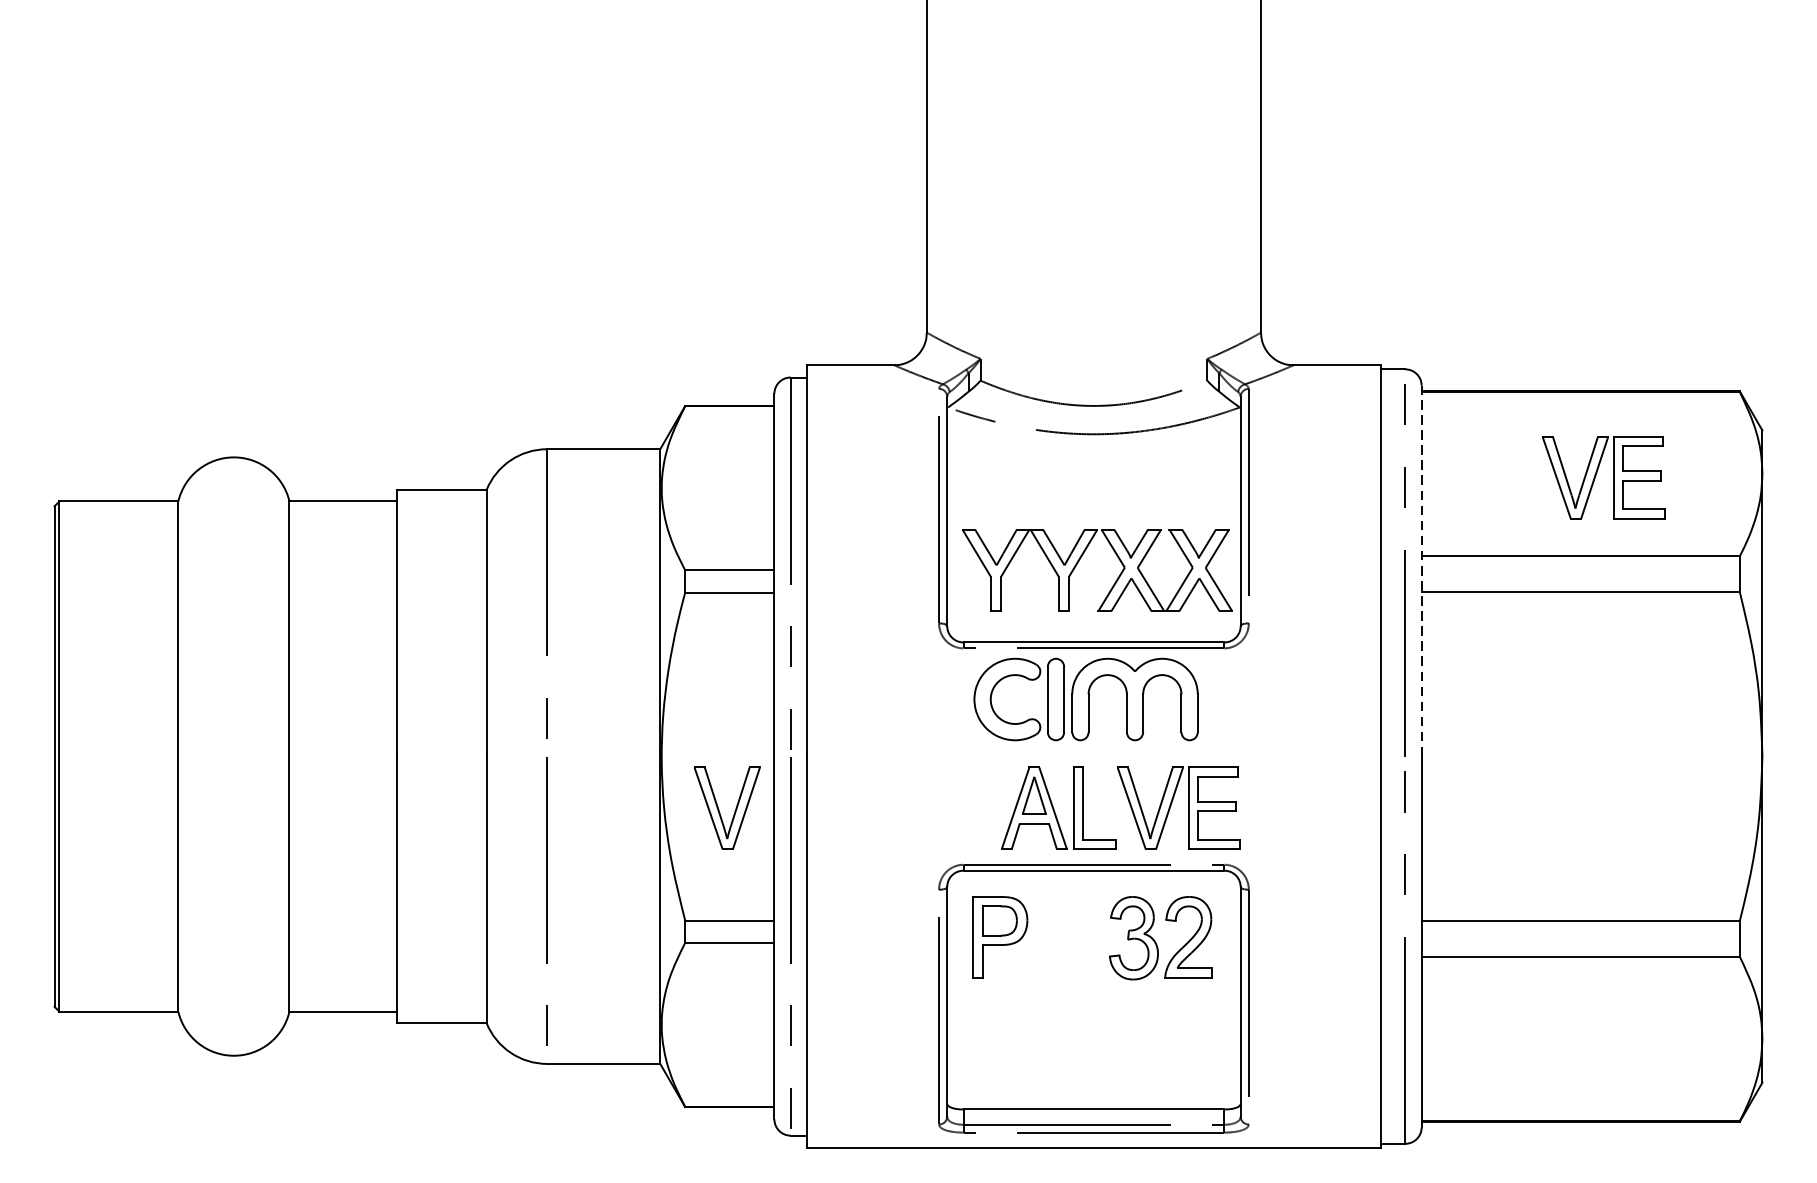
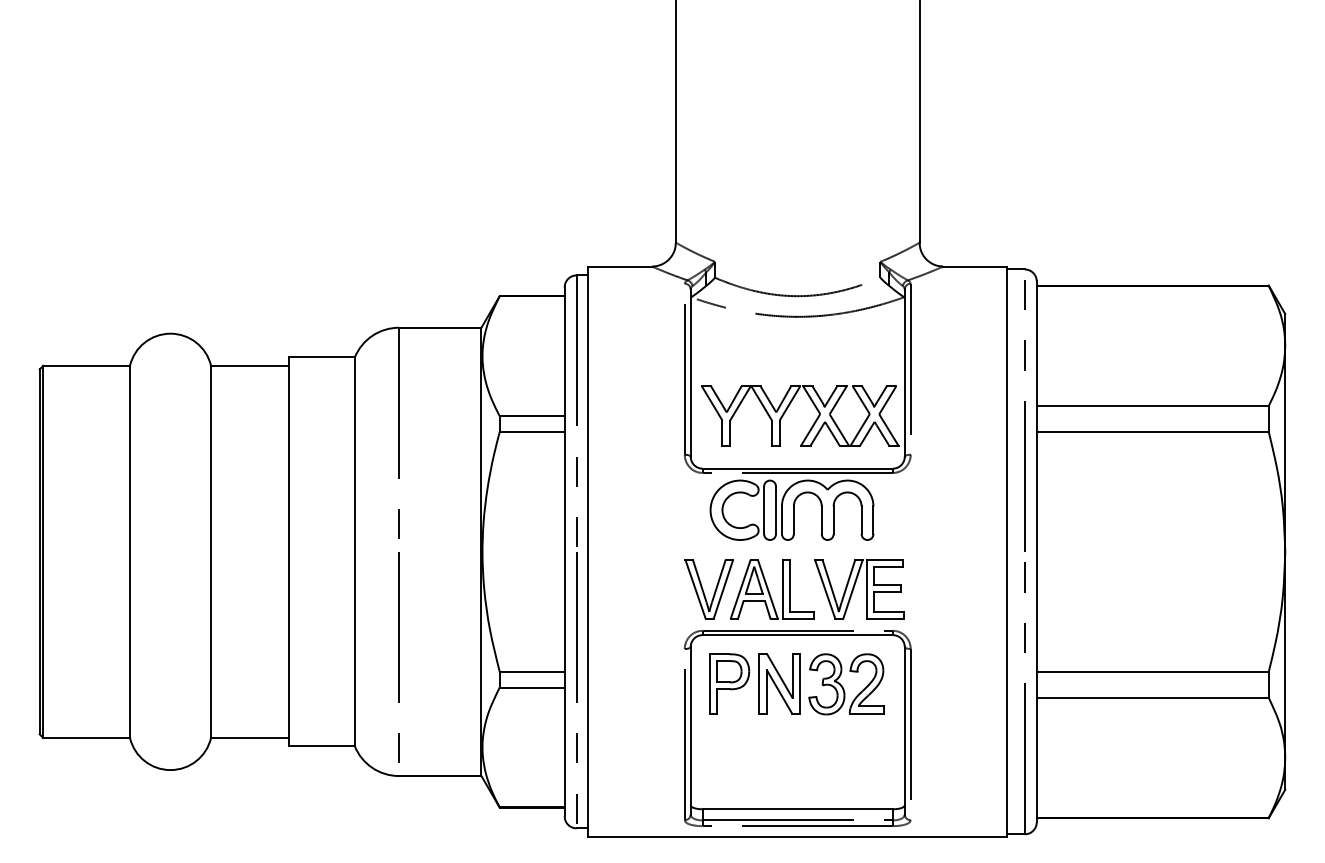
part: (1603, 477) -> (1169, 348), removed
line: (1421, 570) -> (1036, 416), dashed -> solid
part: (726, 808) -> (708, 589), moved
part: (1068, 937) -> (779, 683), added

